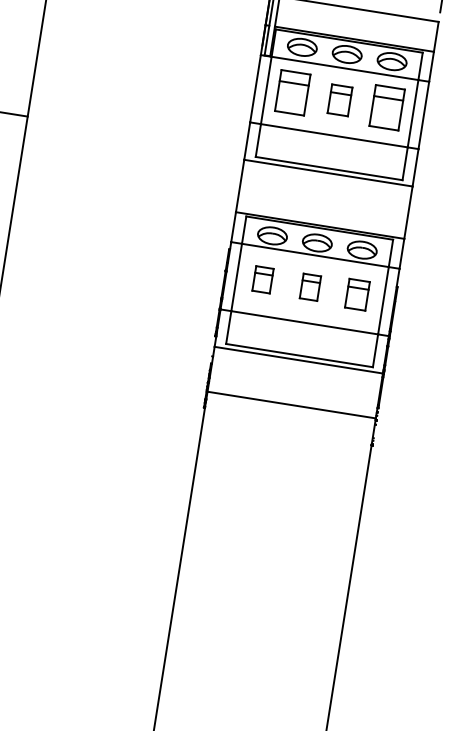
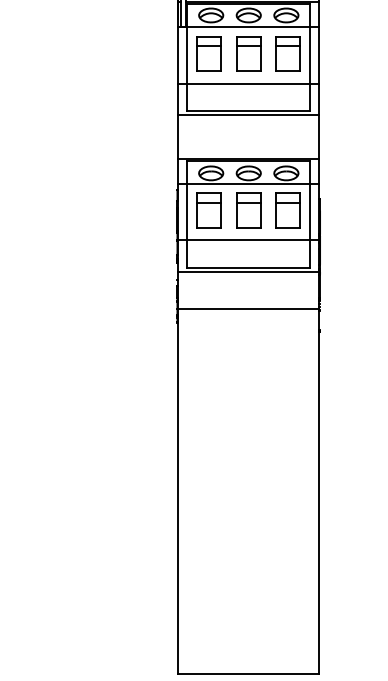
part: (339, 99) -> (248, 53), size x1.43
part: (262, 279) -> (208, 210), size x1.67
part: (310, 287) -> (248, 210), size x1.67
part: (356, 294) -> (287, 210), size x1.43

